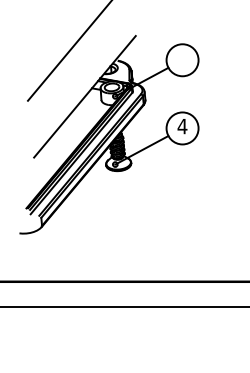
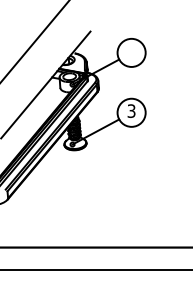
text: (182, 126) -> (131, 111), 4 -> 3

